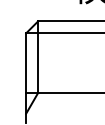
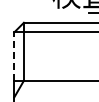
line: (26, 63) -> (14, 56), solid -> dashed

